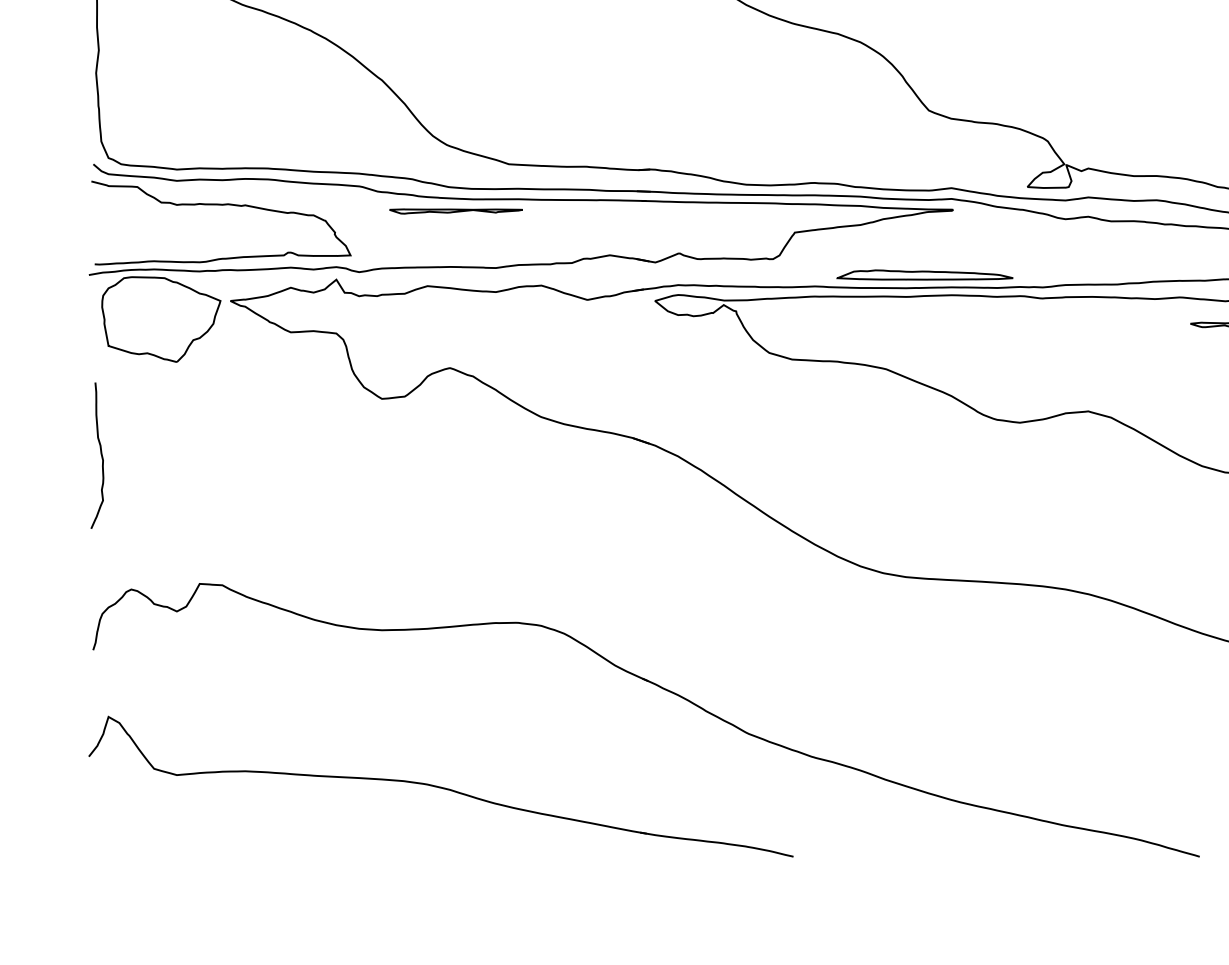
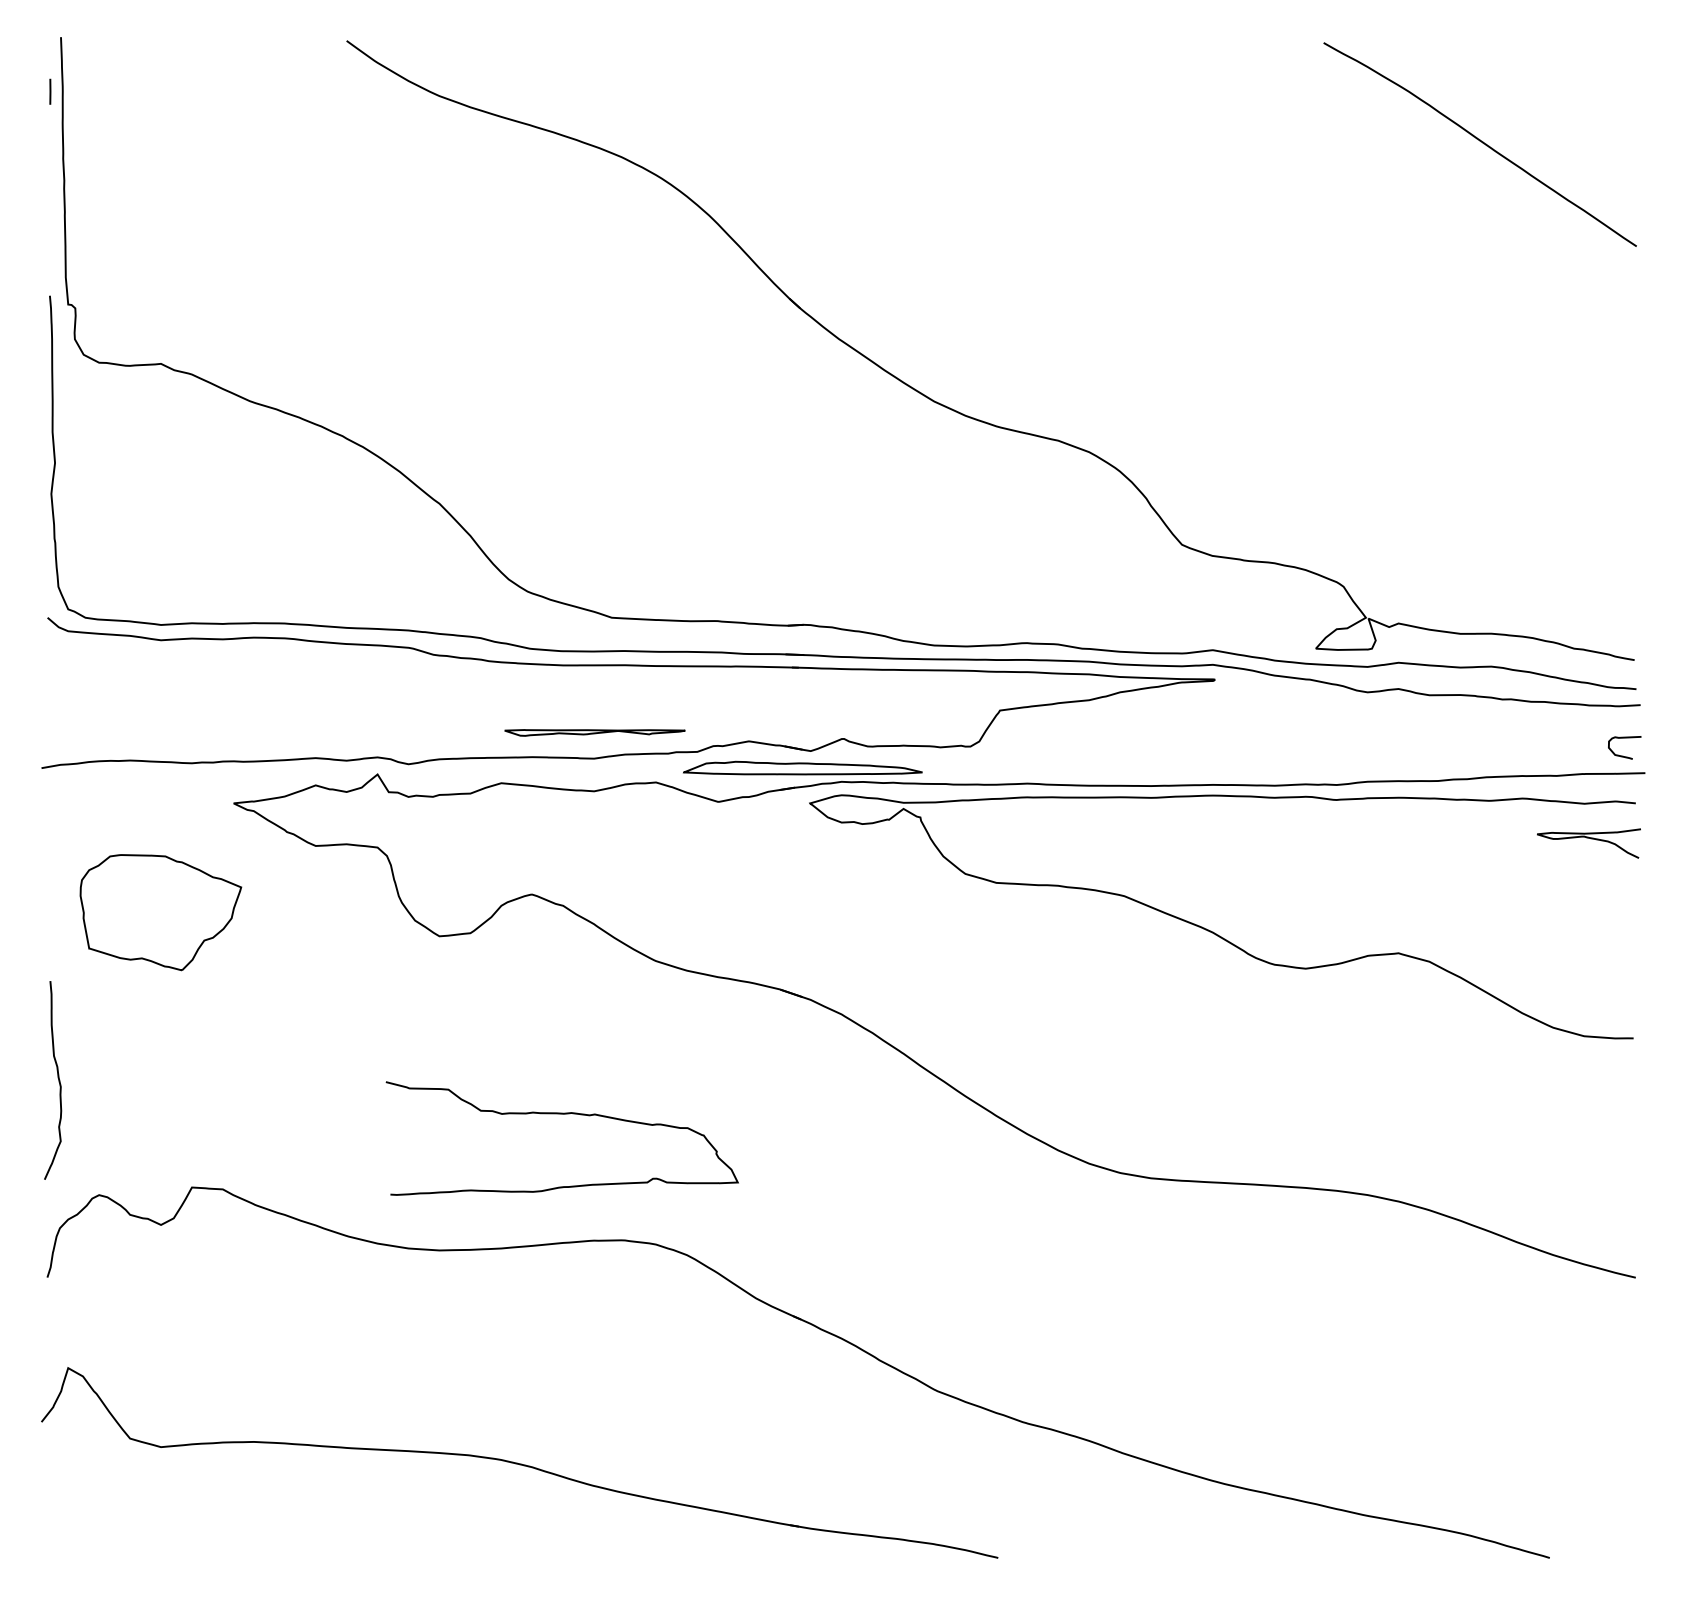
curve: (220, 205) -> (561, 1114), moved
part: (455, 211) -> (594, 732), moved
part: (924, 274) -> (802, 767), moved
part: (161, 319) -> (160, 912), moved
curve: (100, 454) -> (57, 1078), moved

